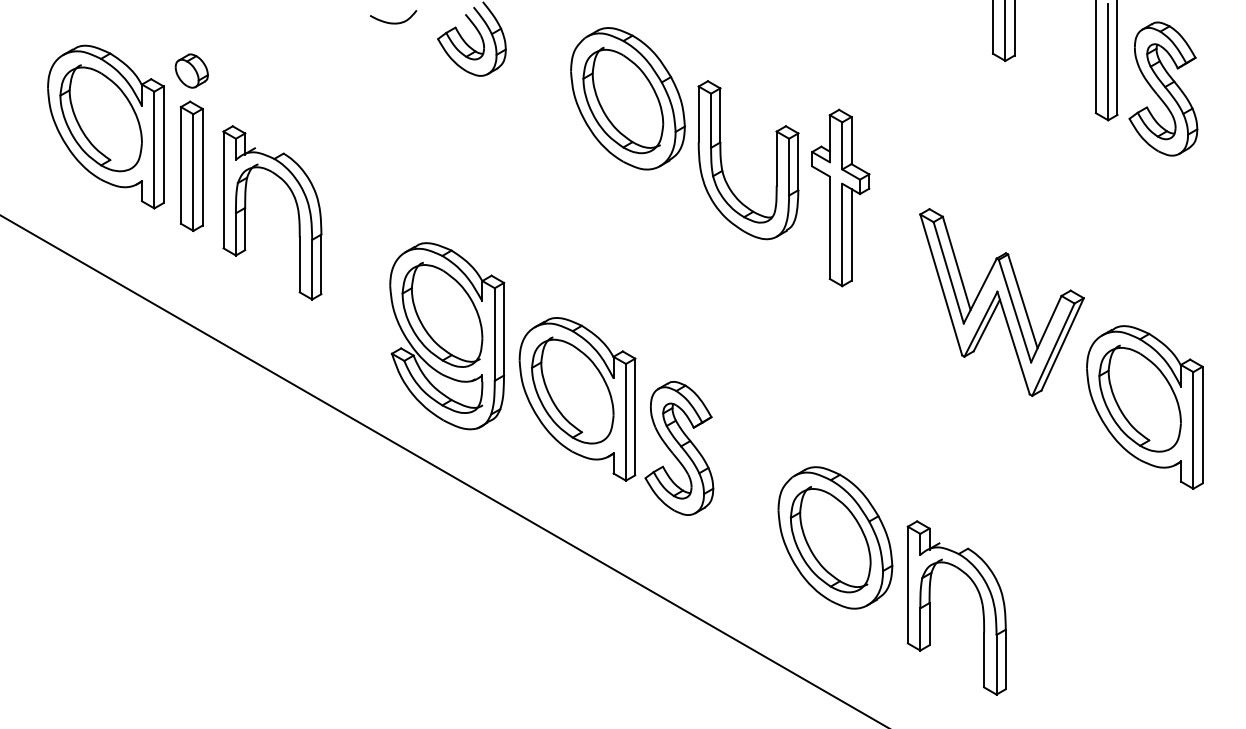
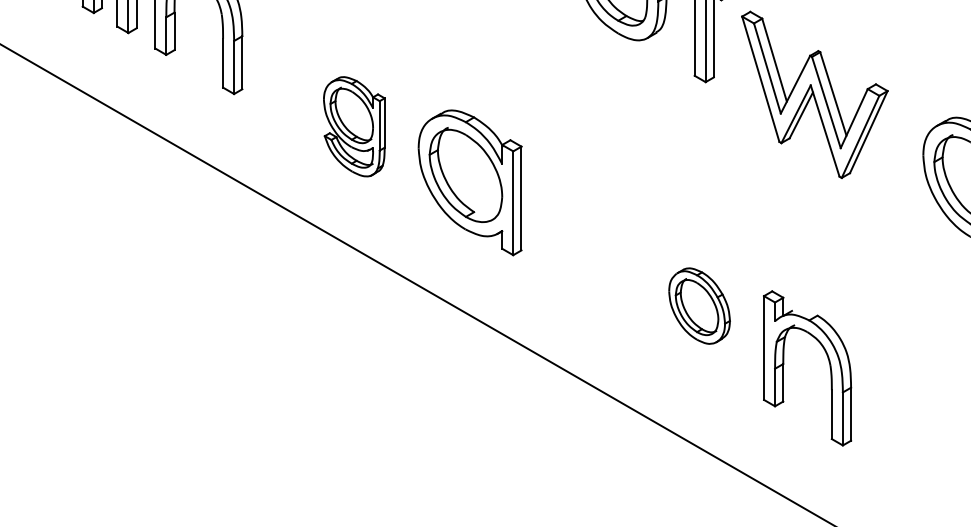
part: (1001, 302) -> (814, 94), moved
part: (447, 336) -> (354, 126), size x0.6
part: (679, 447) -> (560, 225), removed
part: (835, 537) -> (699, 305), size x0.6

